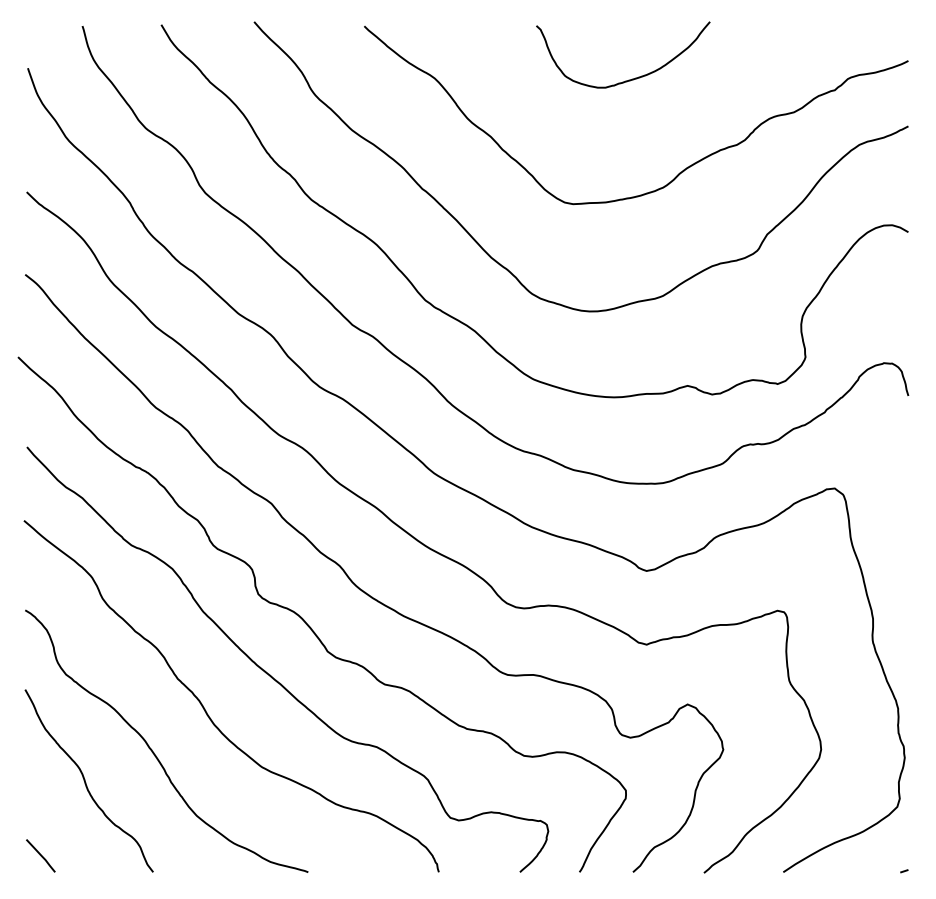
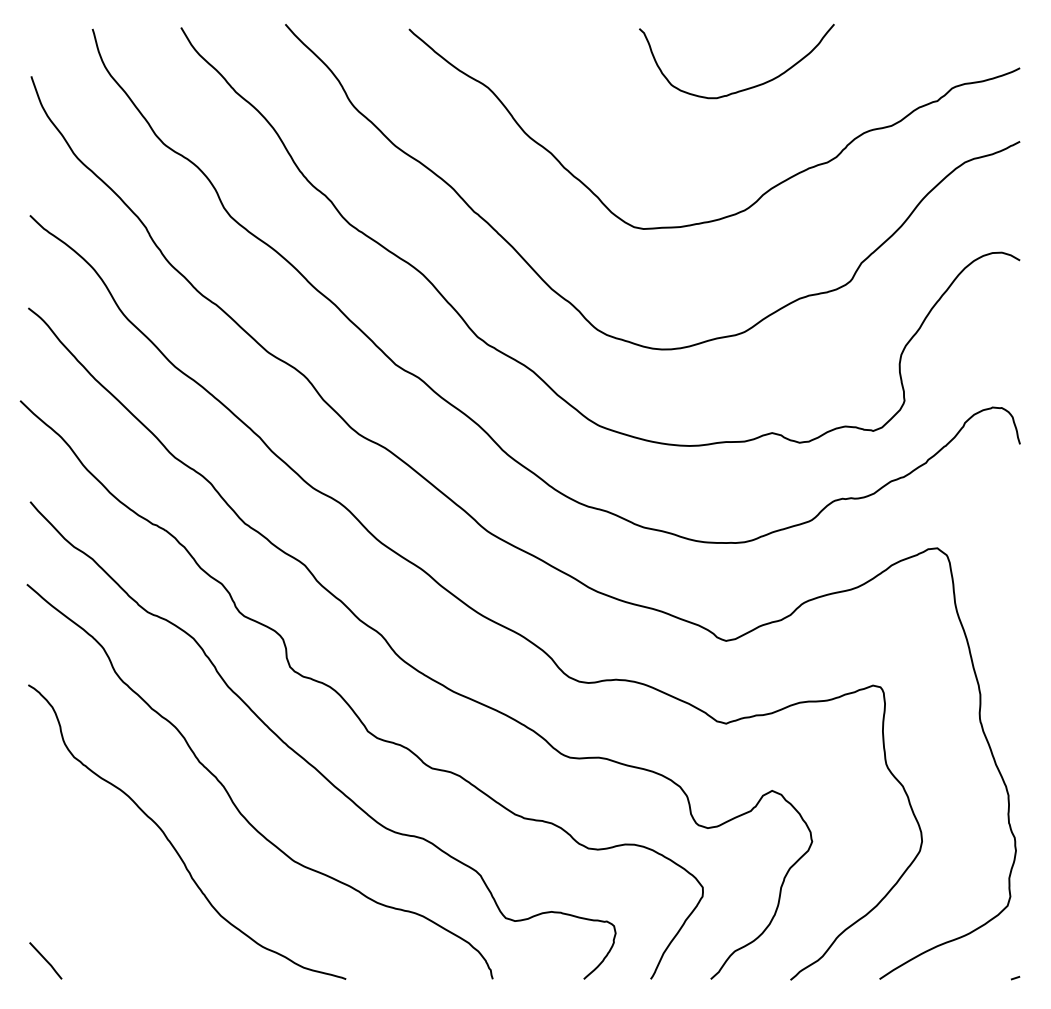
curve: (627, 79) -> (741, 89), moved
curve: (85, 781) -> (96, 877), removed

